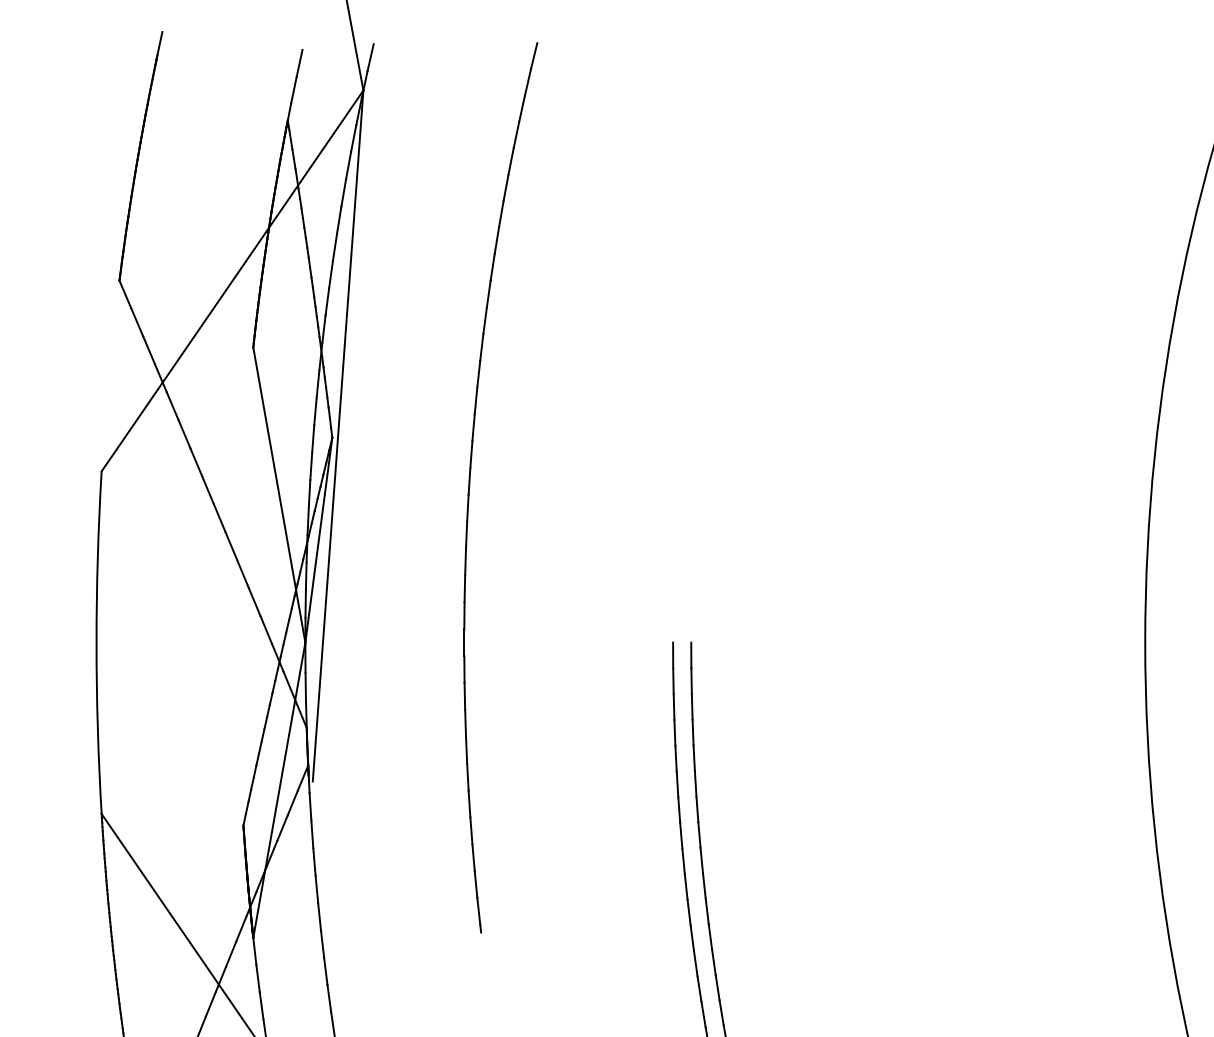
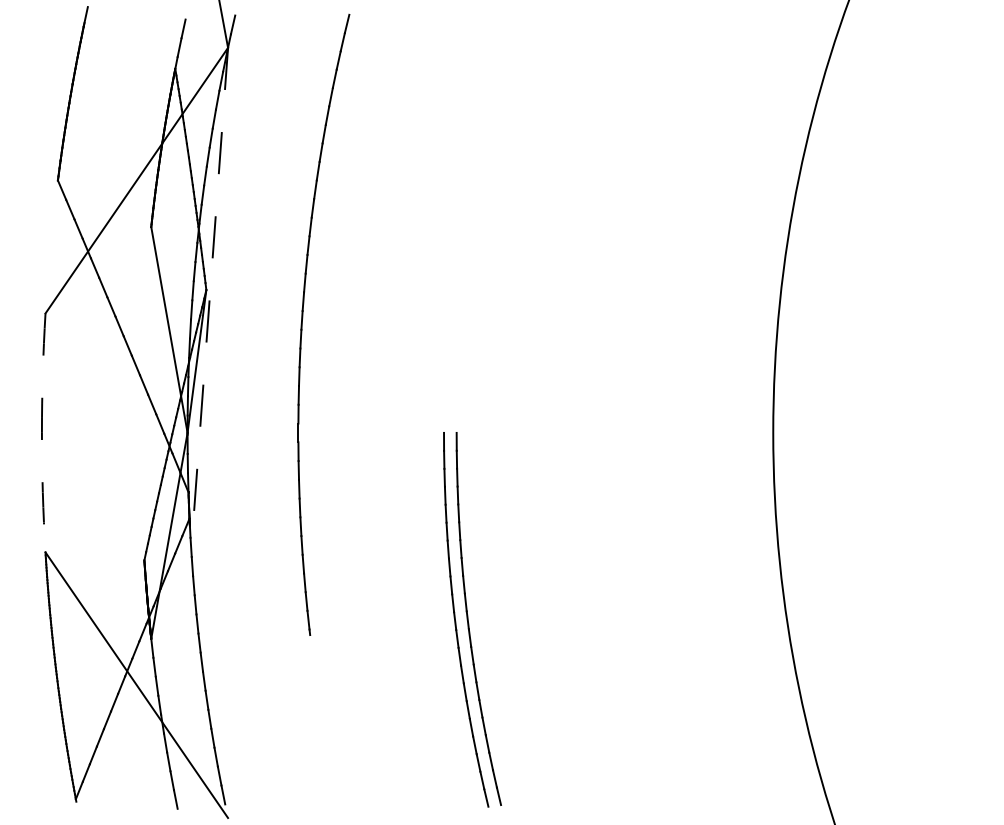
line: (338, 435) -> (210, 288), solid -> dashed
arc: (95, 642) -> (41, 432), solid -> dashed

